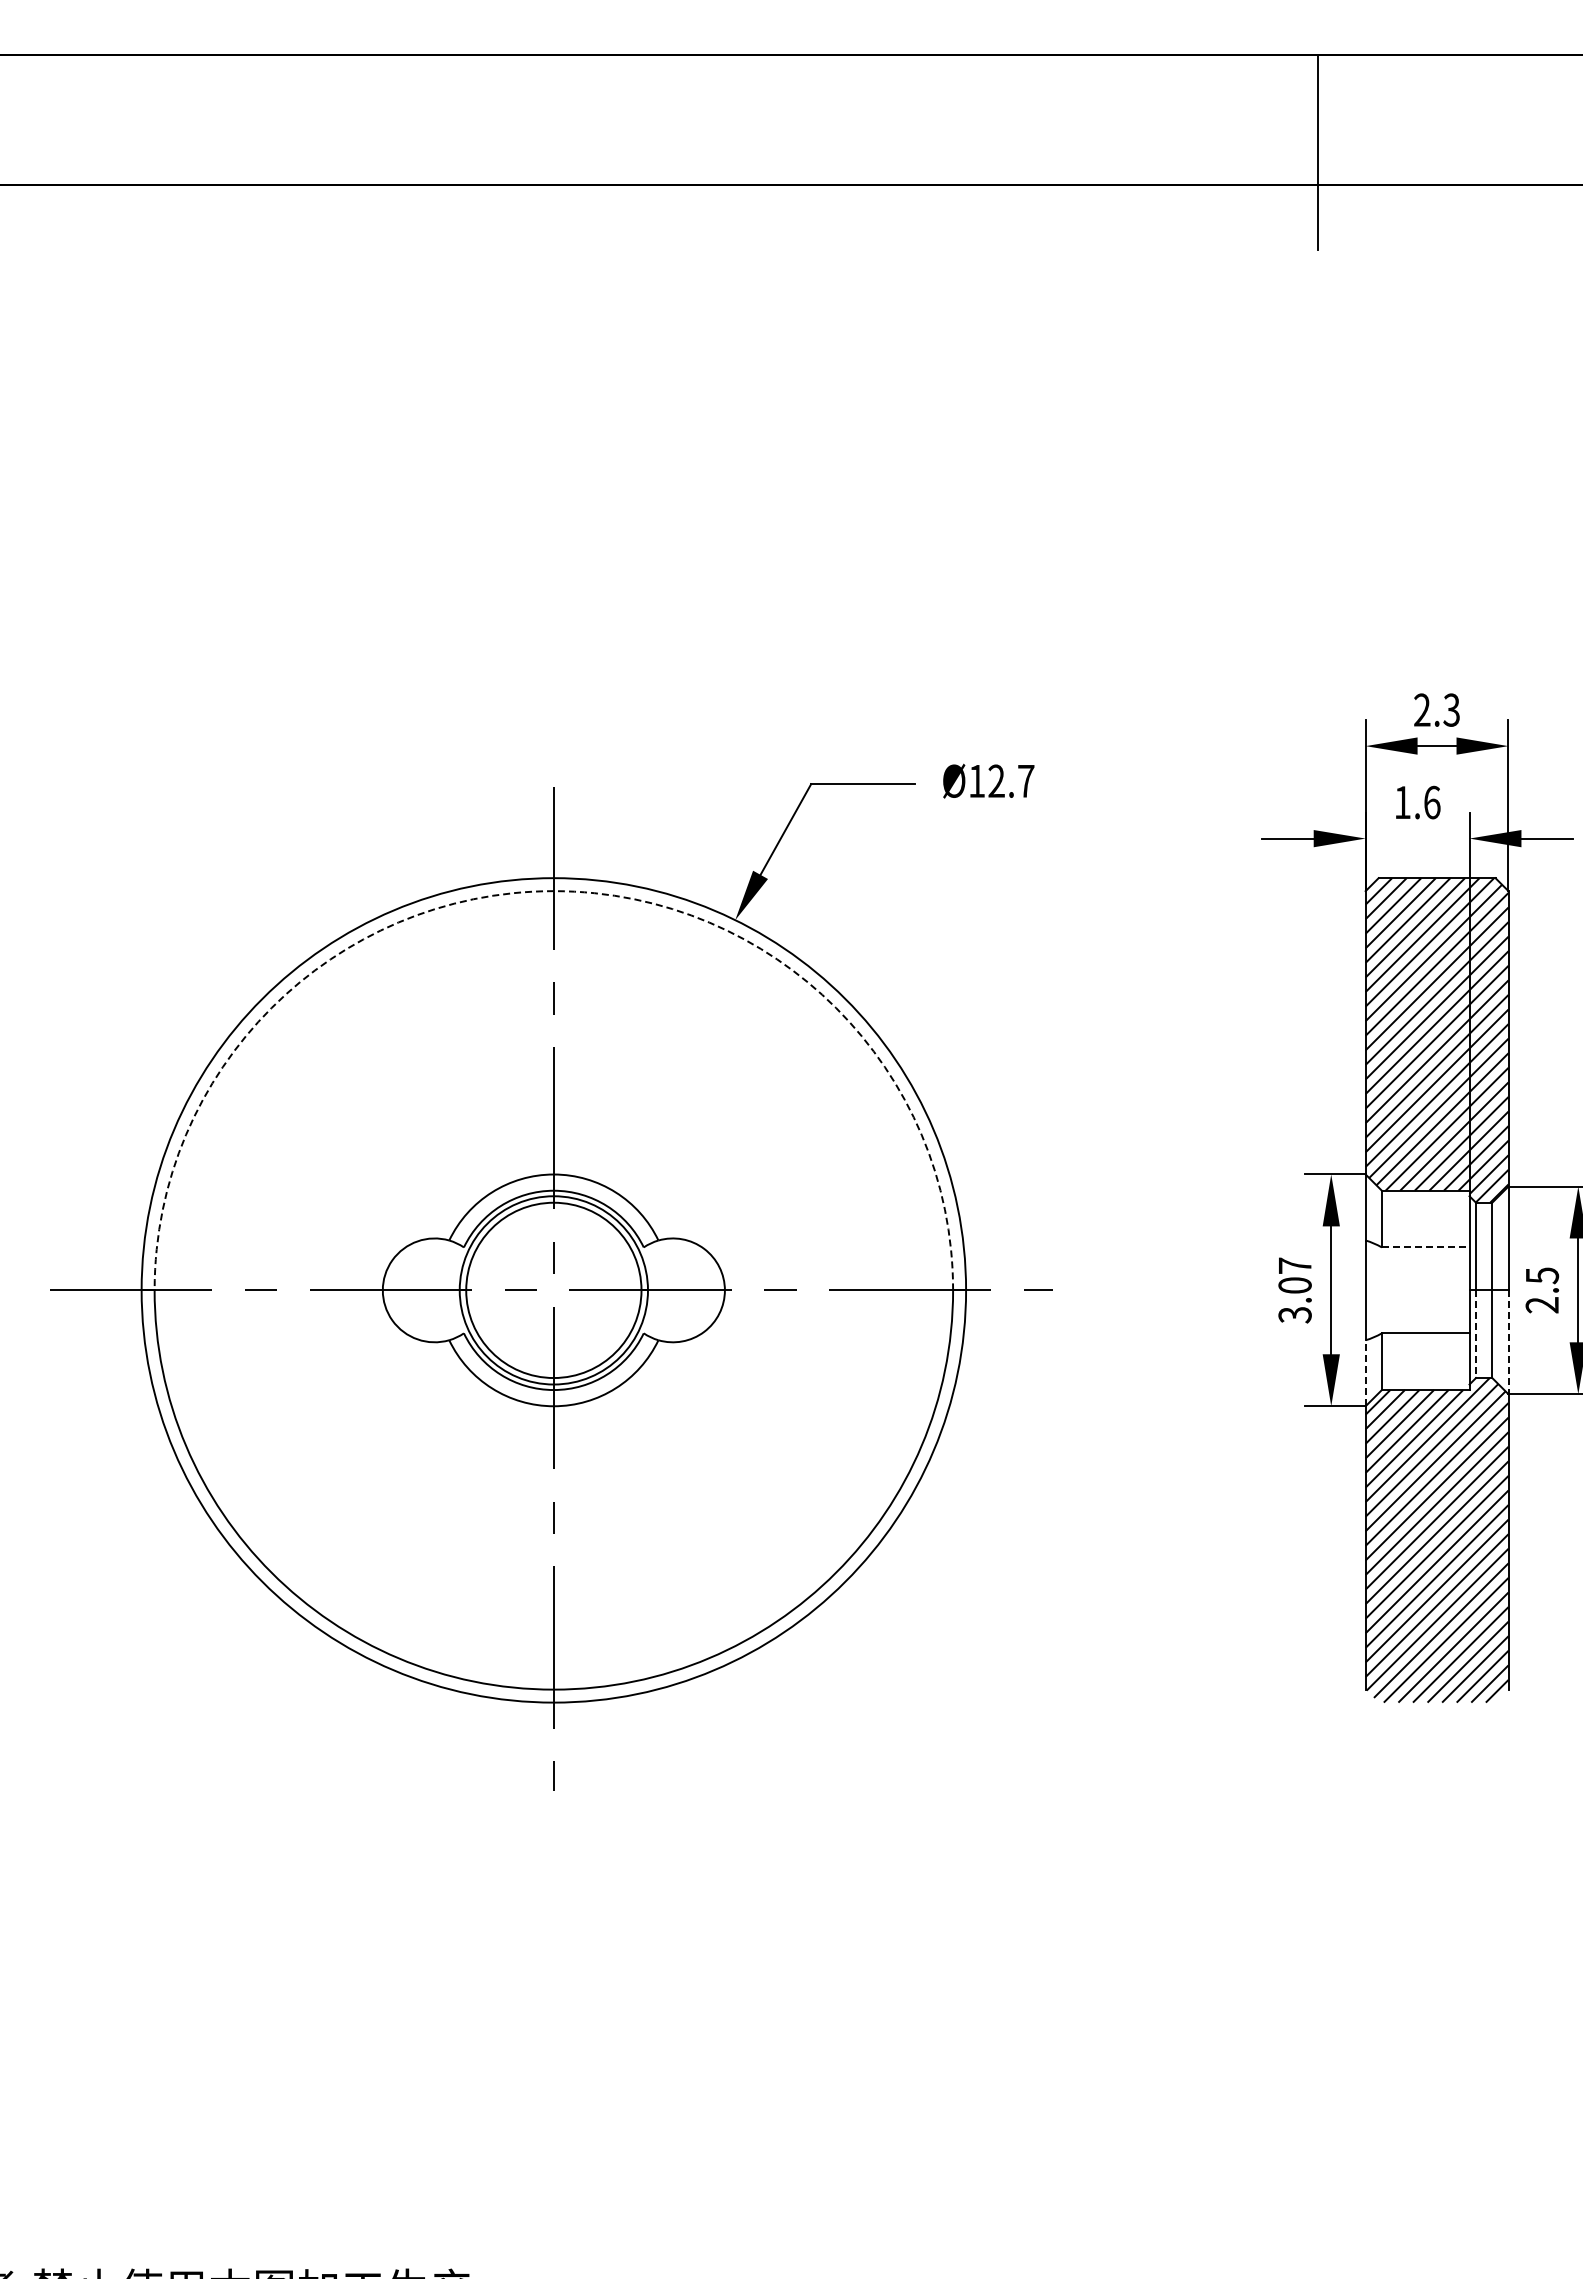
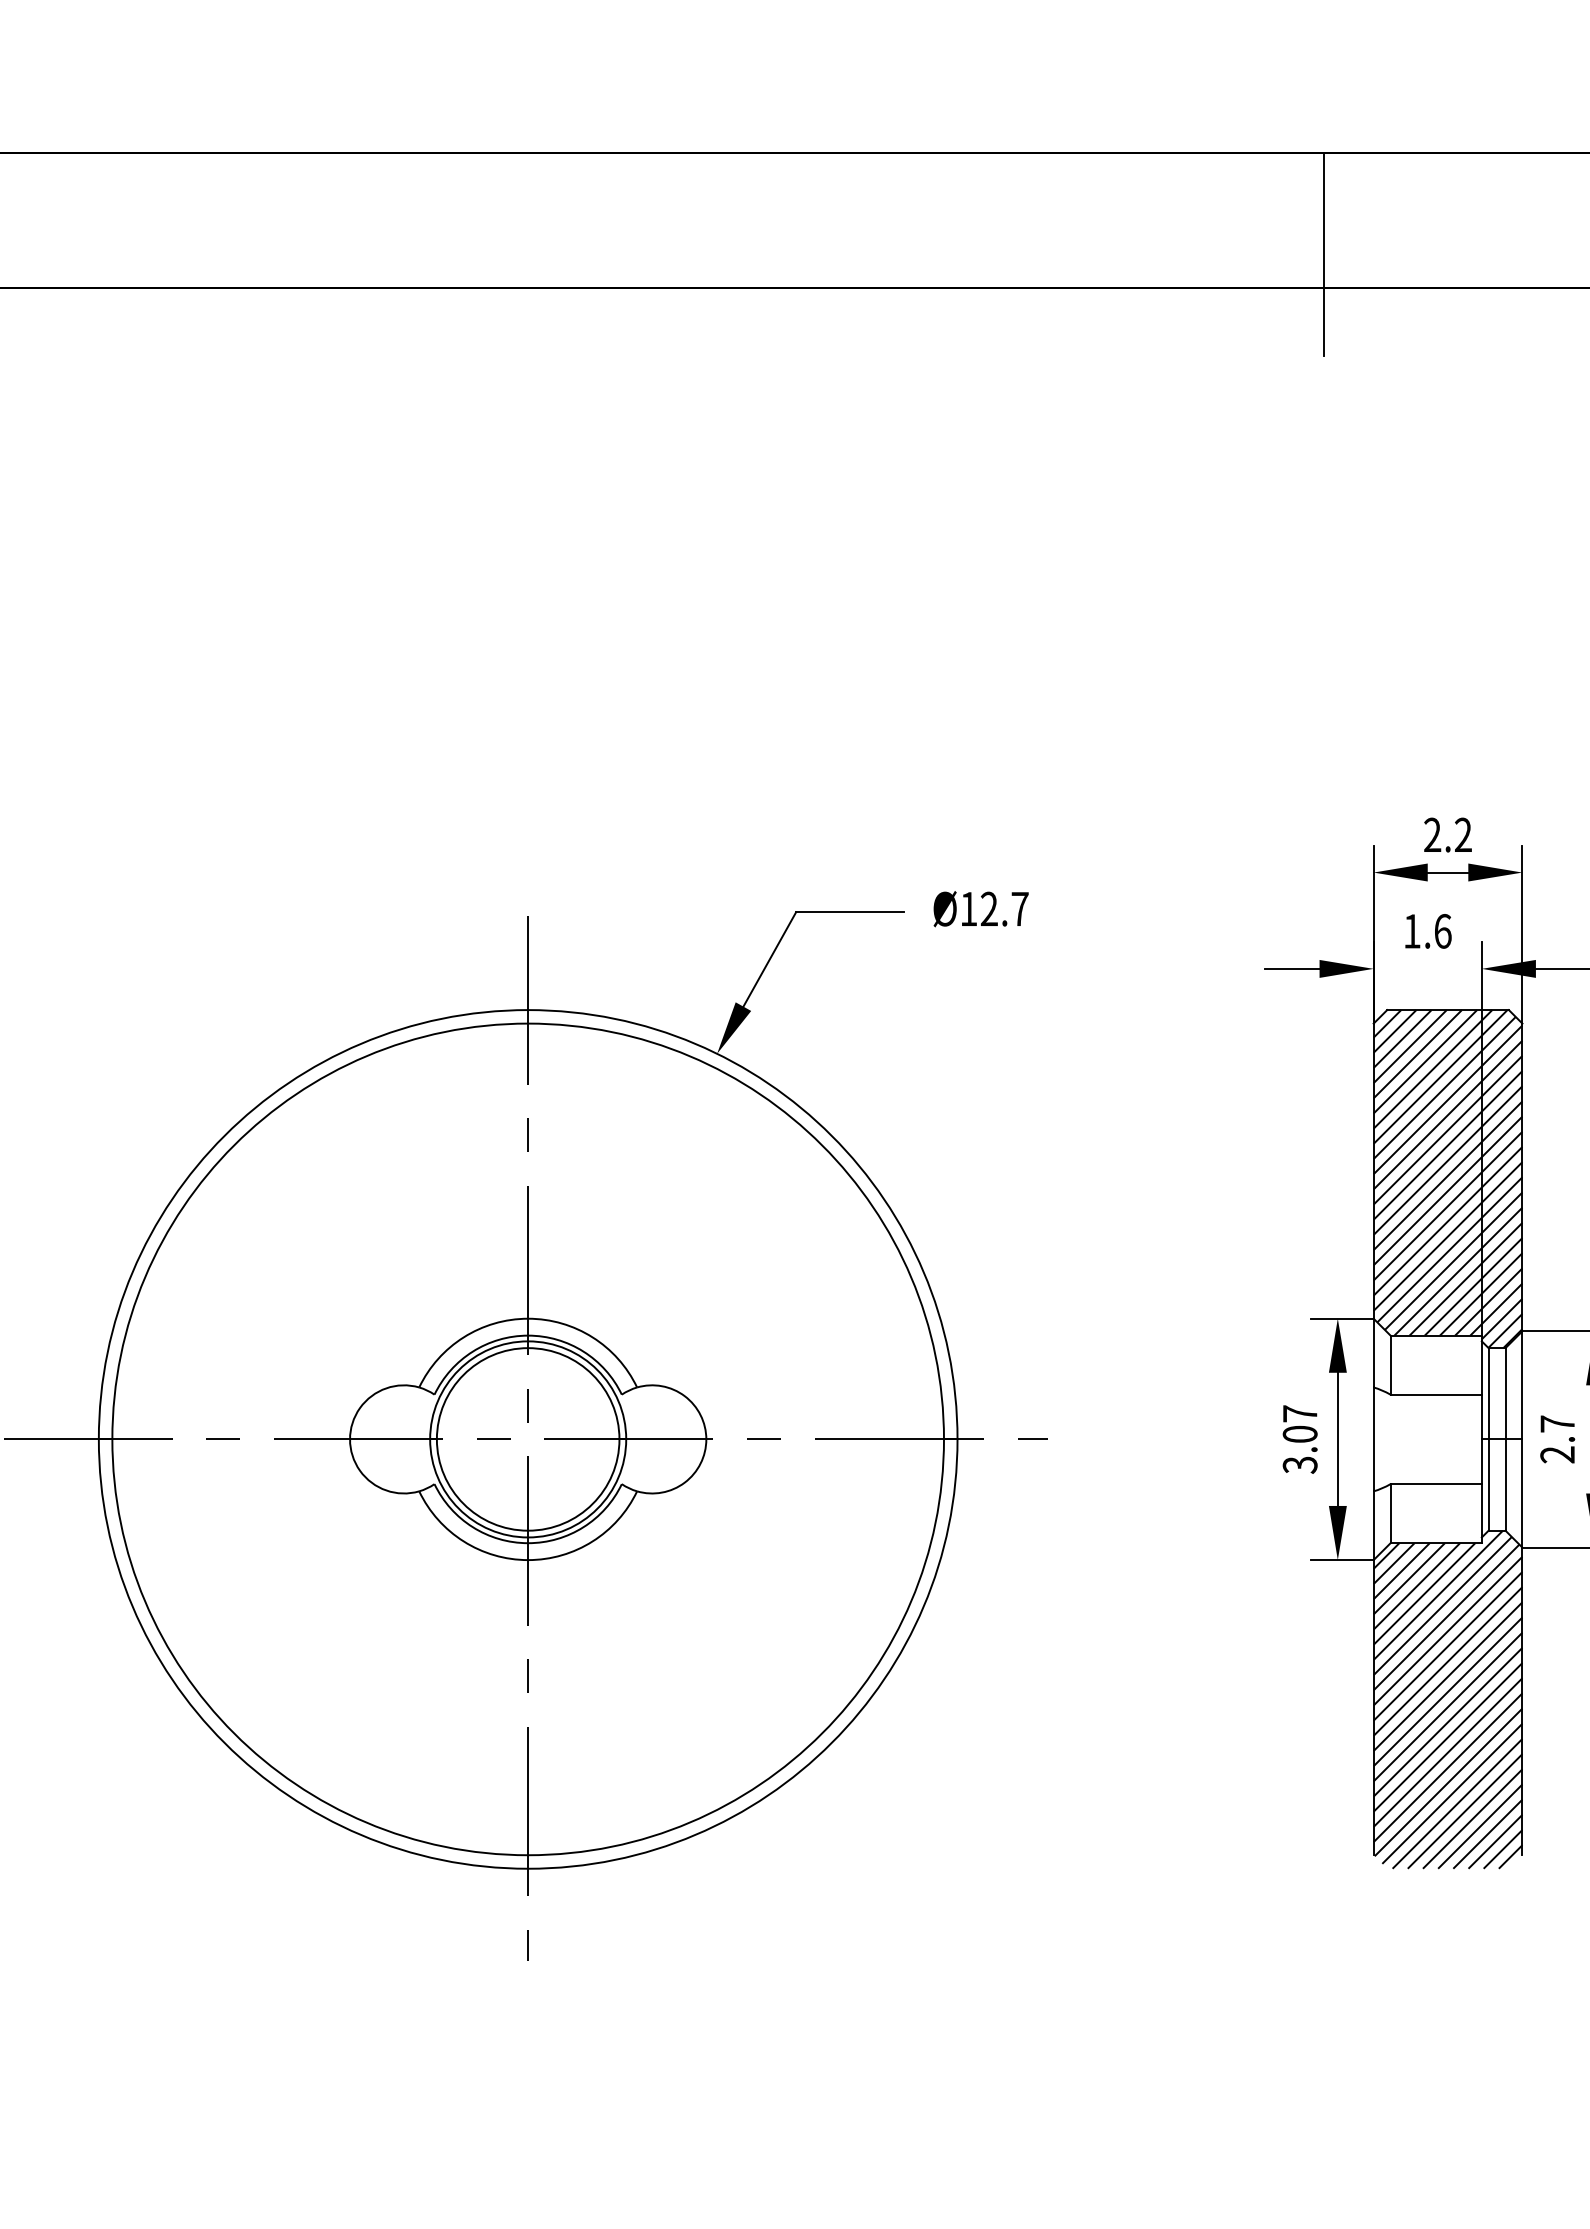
text: (1451, 709) -> (1463, 834), 2.3 -> 2.2
arc: (553, 891) -> (527, 1023), dashed -> solid
line: (1425, 1247) -> (1435, 1394), dashed -> solid
text: (1542, 1275) -> (1557, 1423), 2.5 -> 2.7
line: (1476, 1334) -> (1489, 1485), dashed -> solid
line: (1508, 1342) -> (1522, 1493), dashed -> solid
line: (1365, 1372) -> (1373, 1524), dashed -> solid

